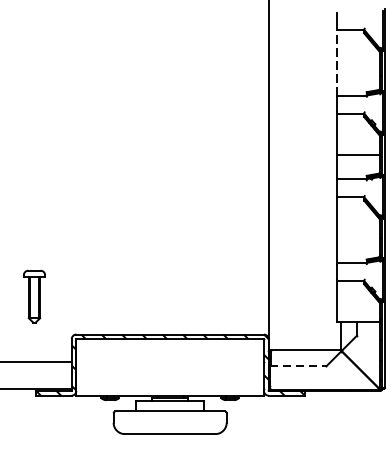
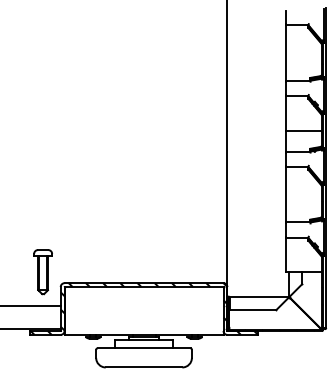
line: (337, 62) -> (285, 52), dashed -> solid
part: (33, 297) -> (42, 272), moved
line: (298, 366) -> (252, 310), dashed -> solid

